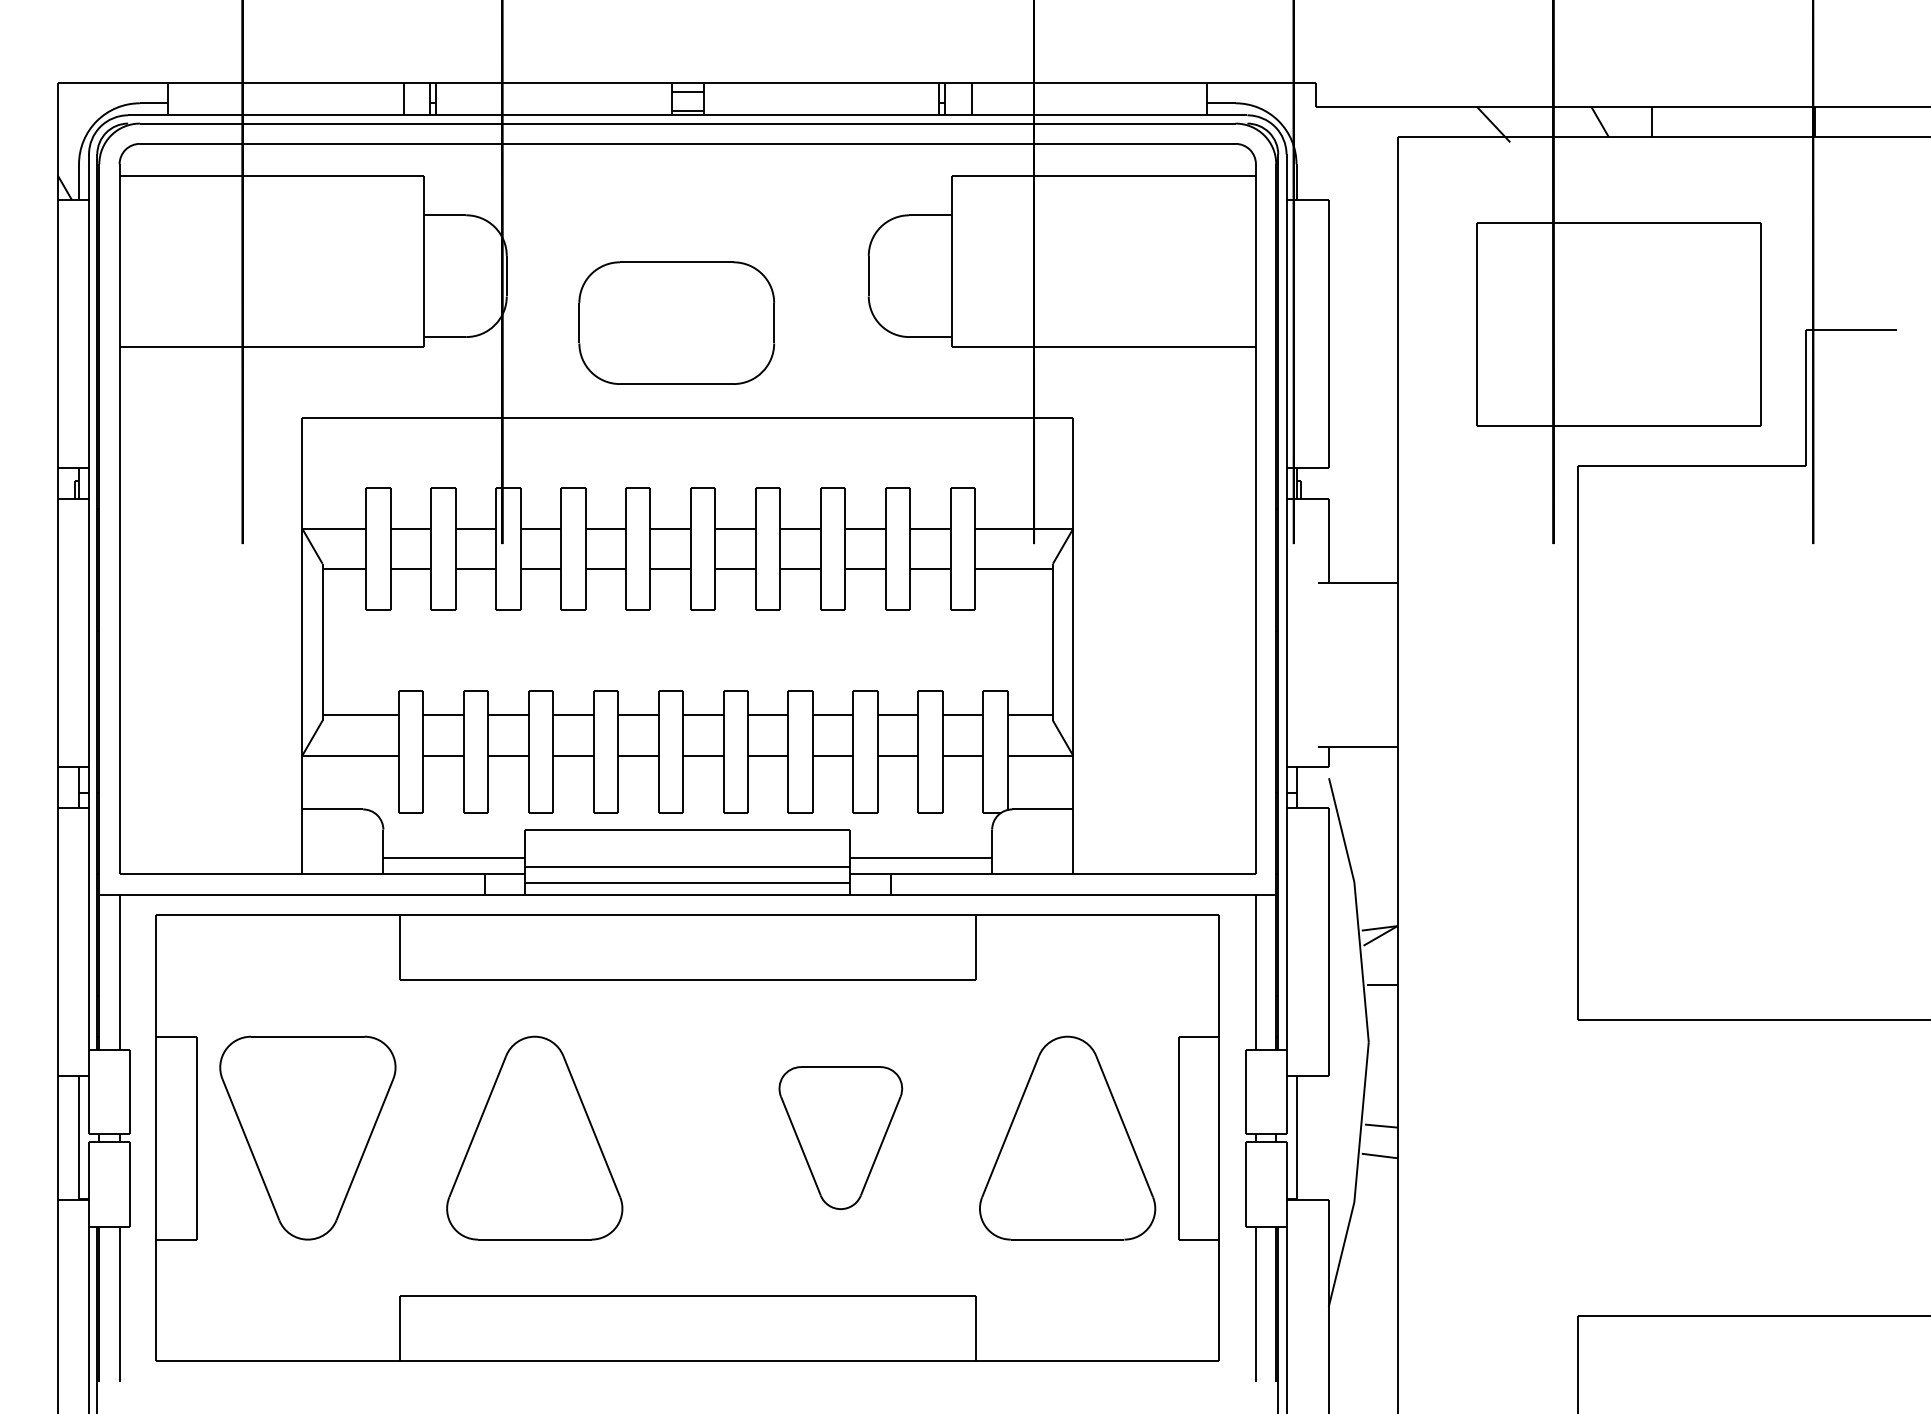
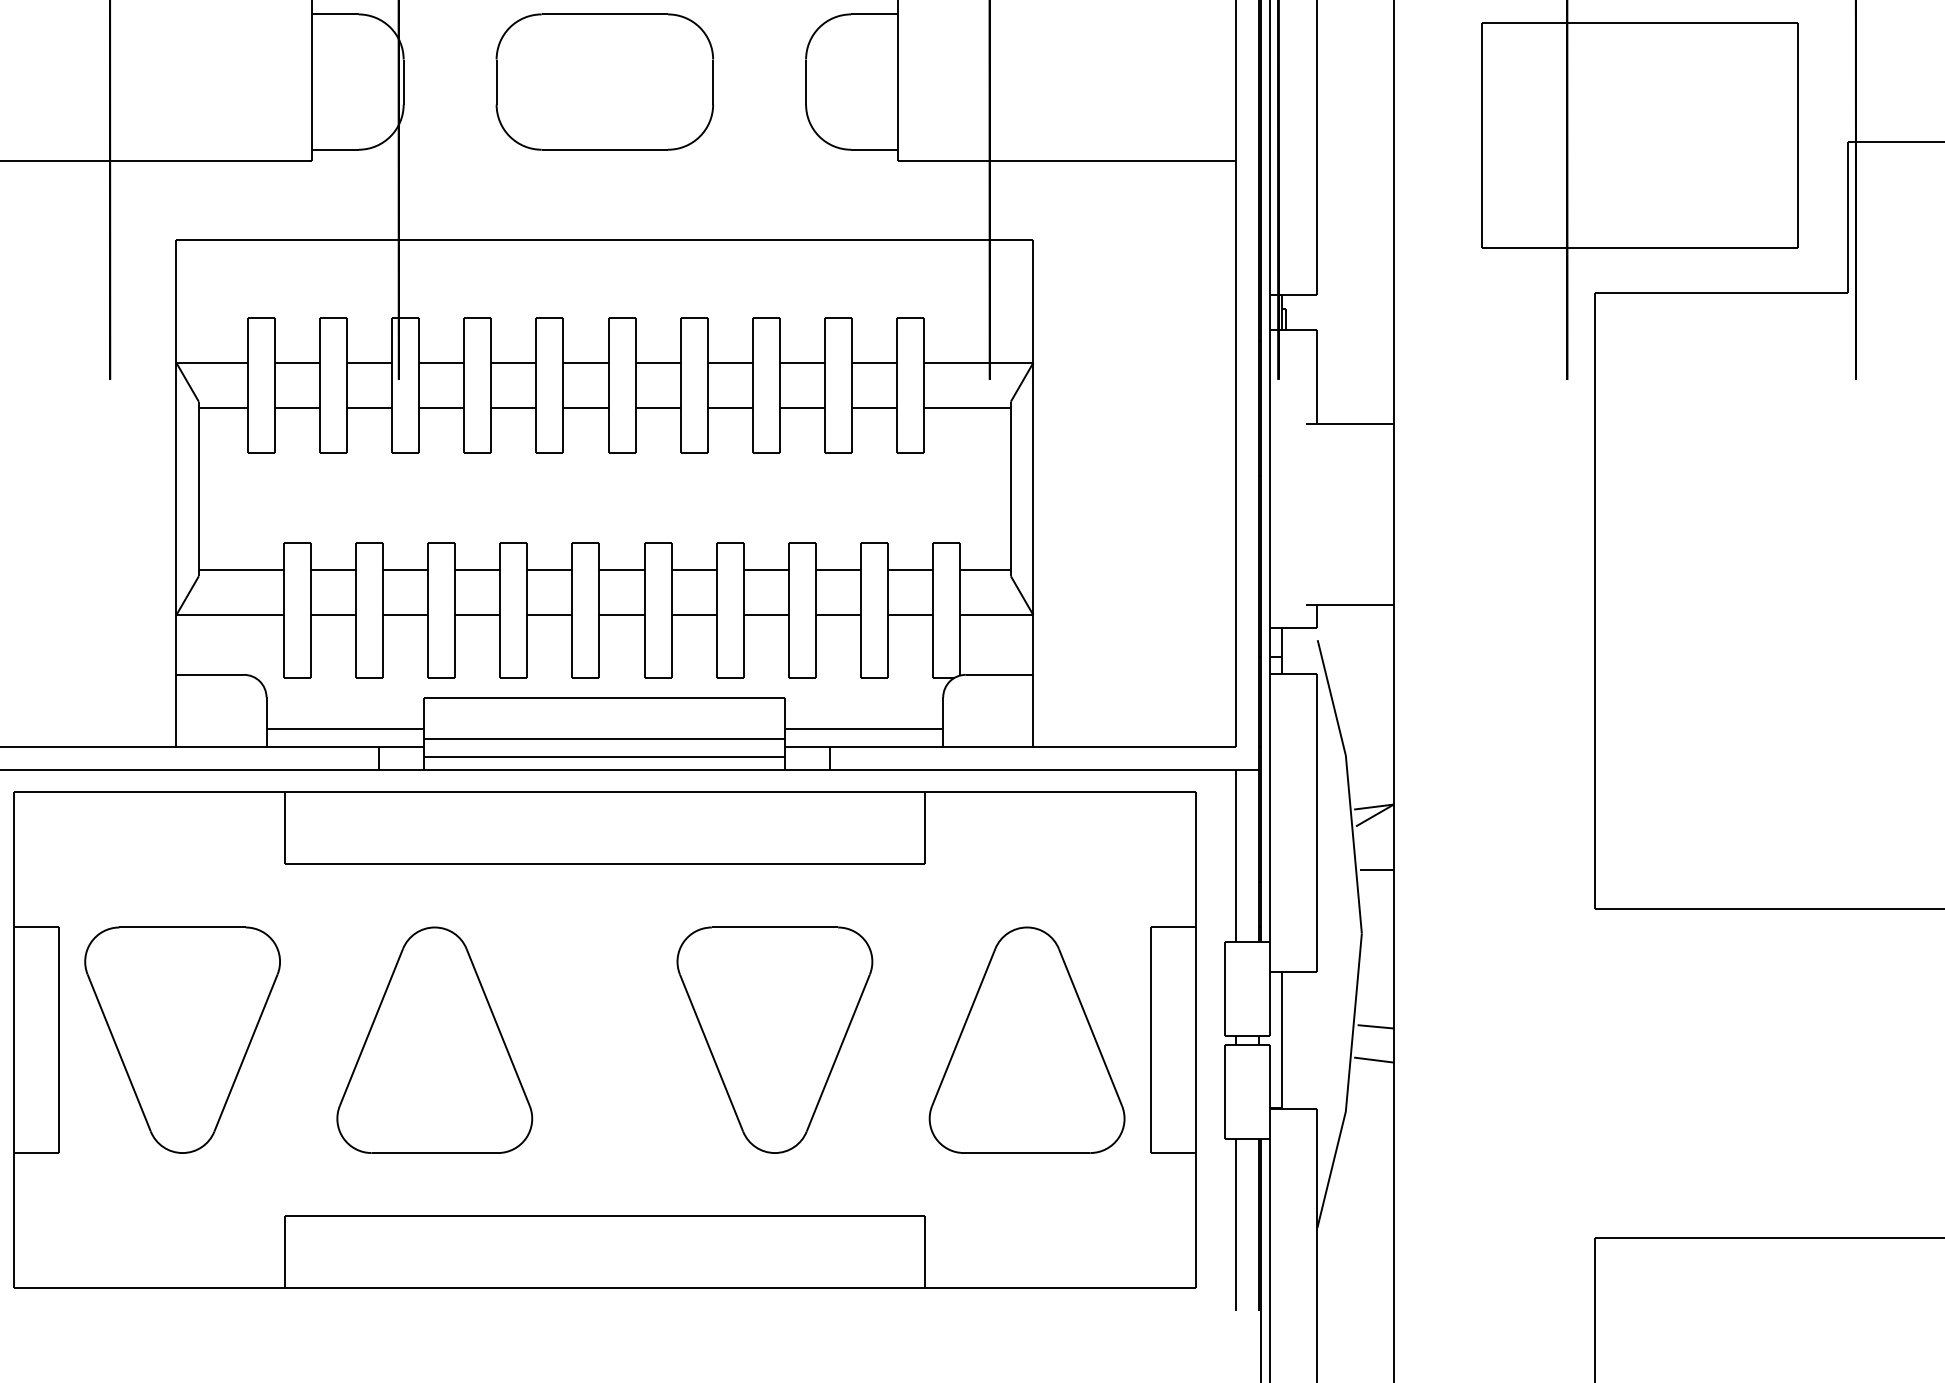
part: (676, 322) -> (604, 81), moved
part: (840, 1137) -> (774, 1039), size x1.43

